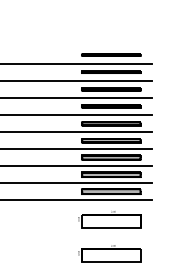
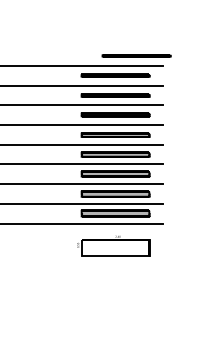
line: (111, 54) -> (136, 55), moved
part: (109, 253) -> (113, 285), removed

